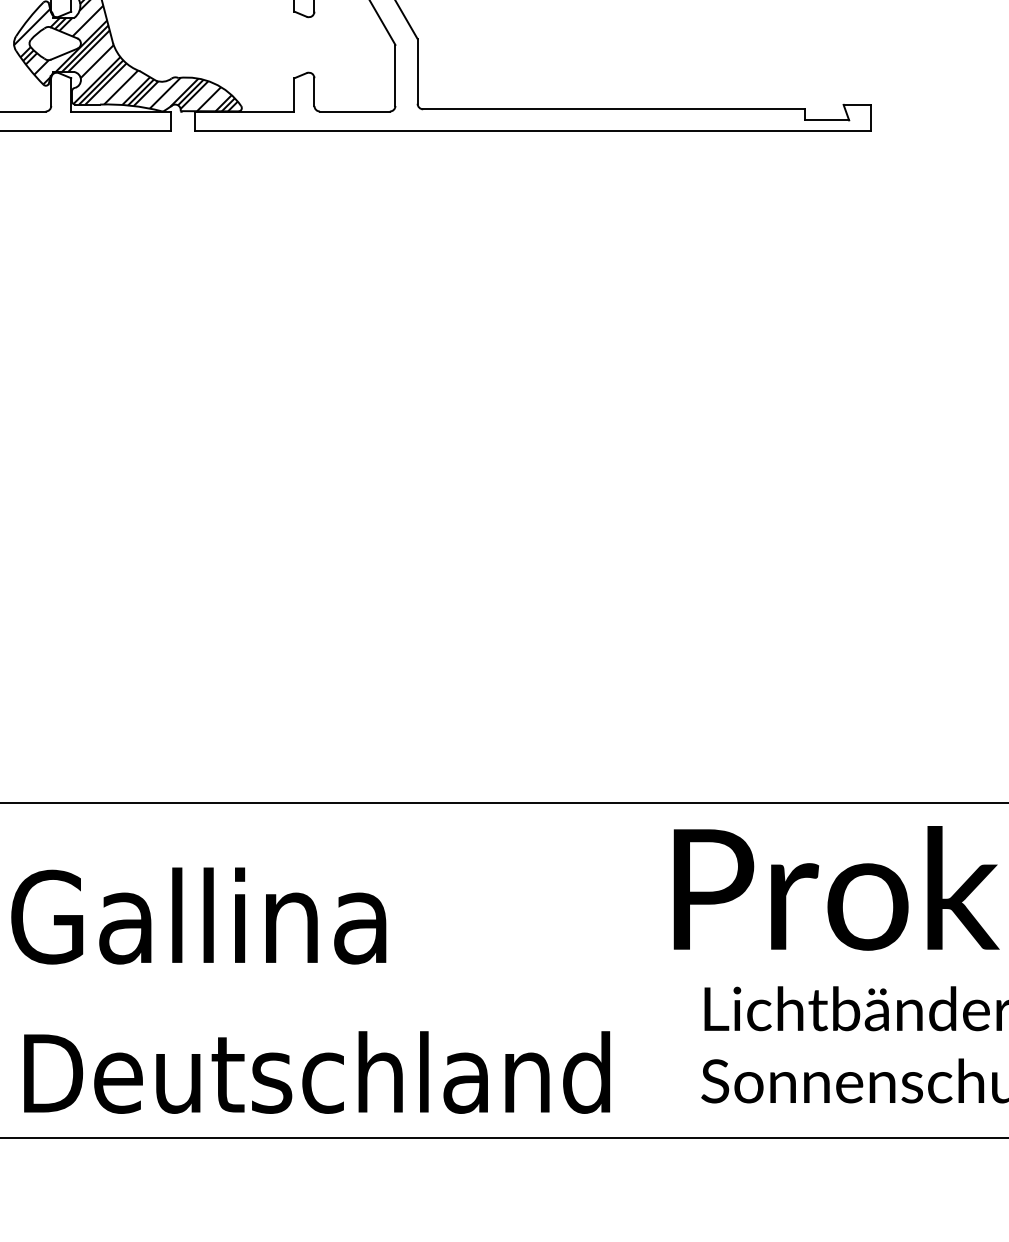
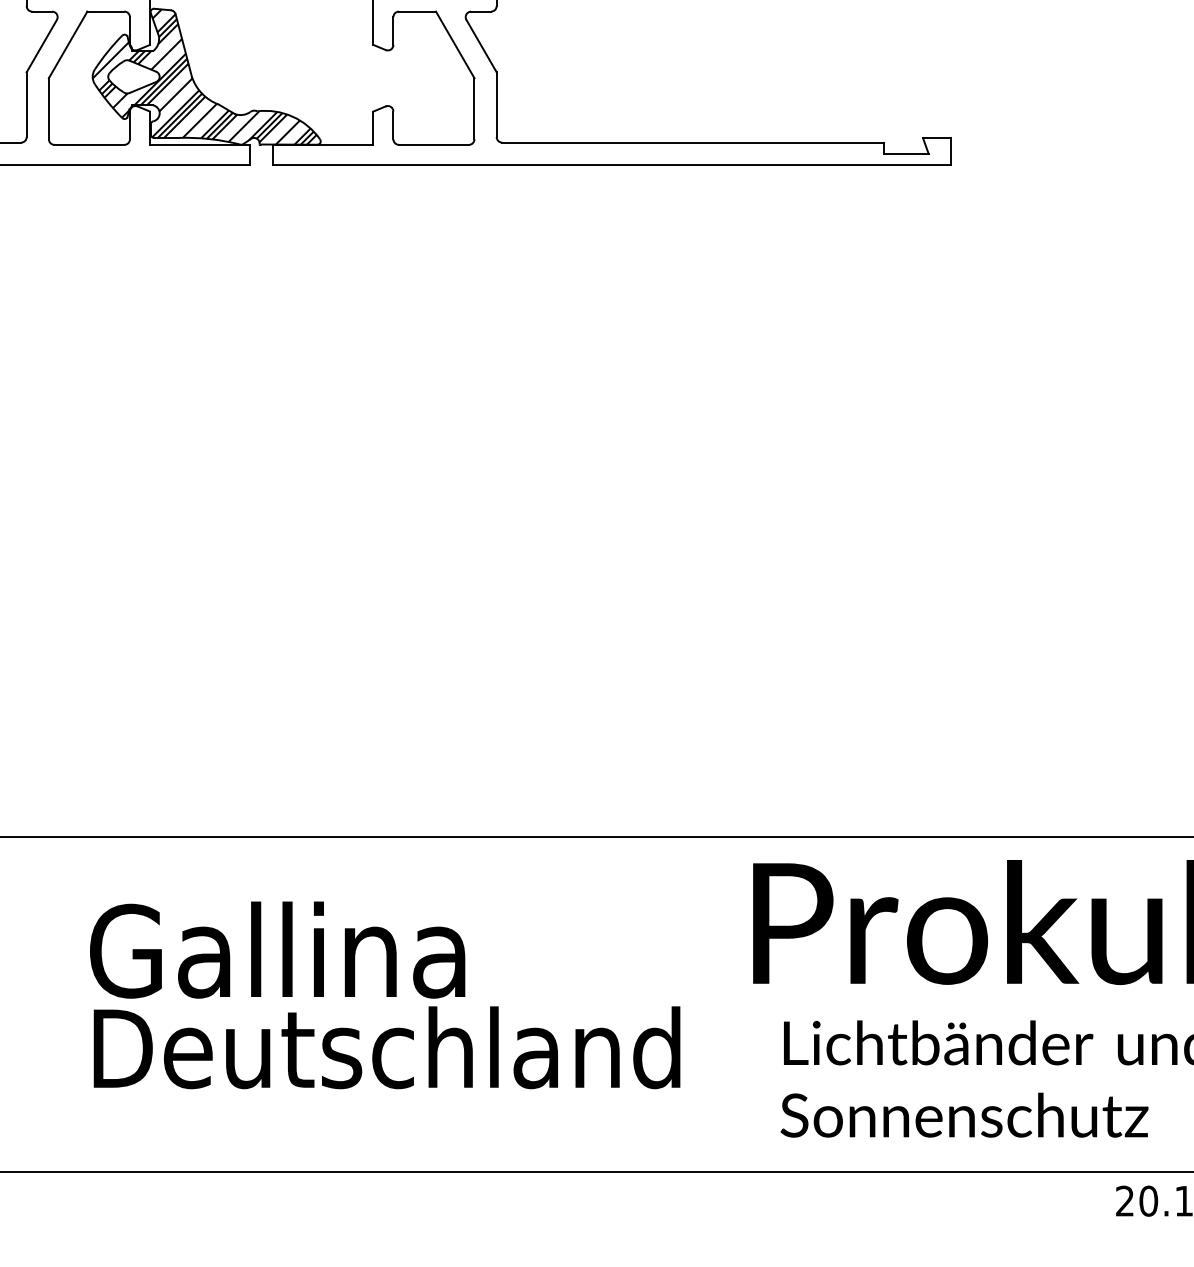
text: (316, 1072) -> (386, 1047), moved

